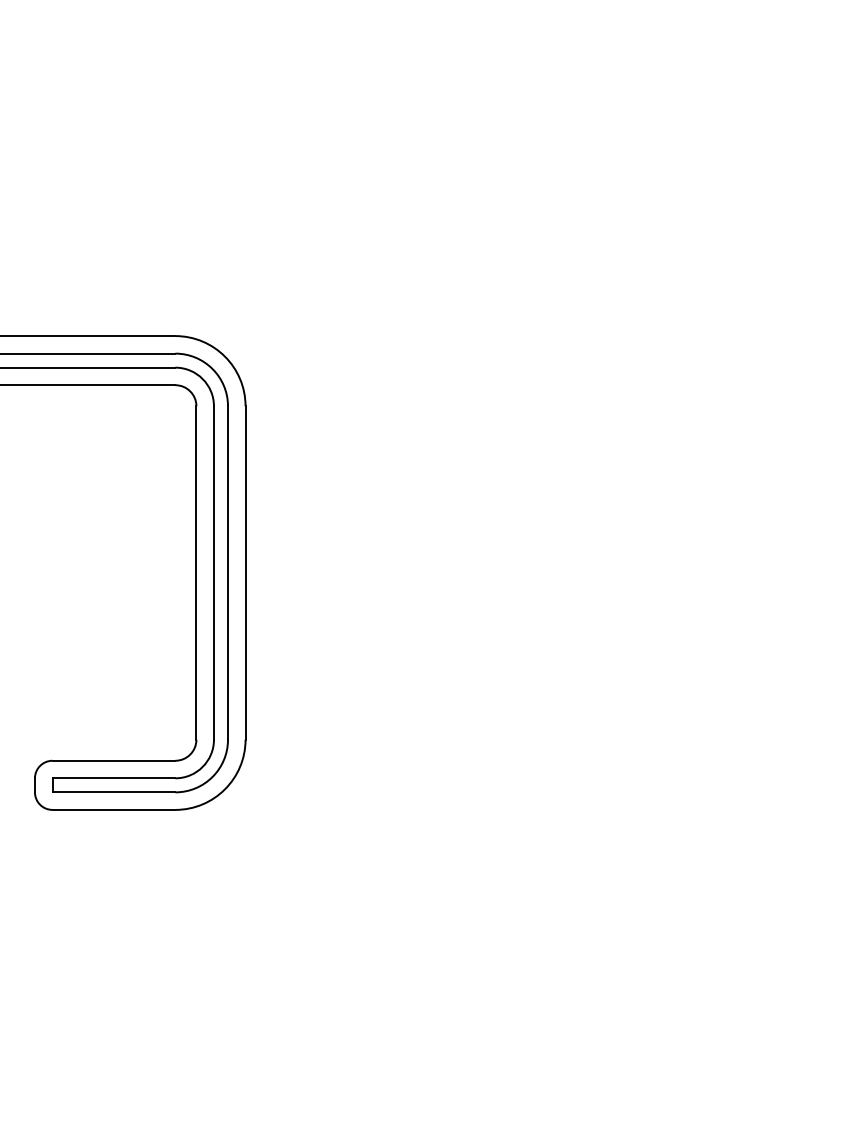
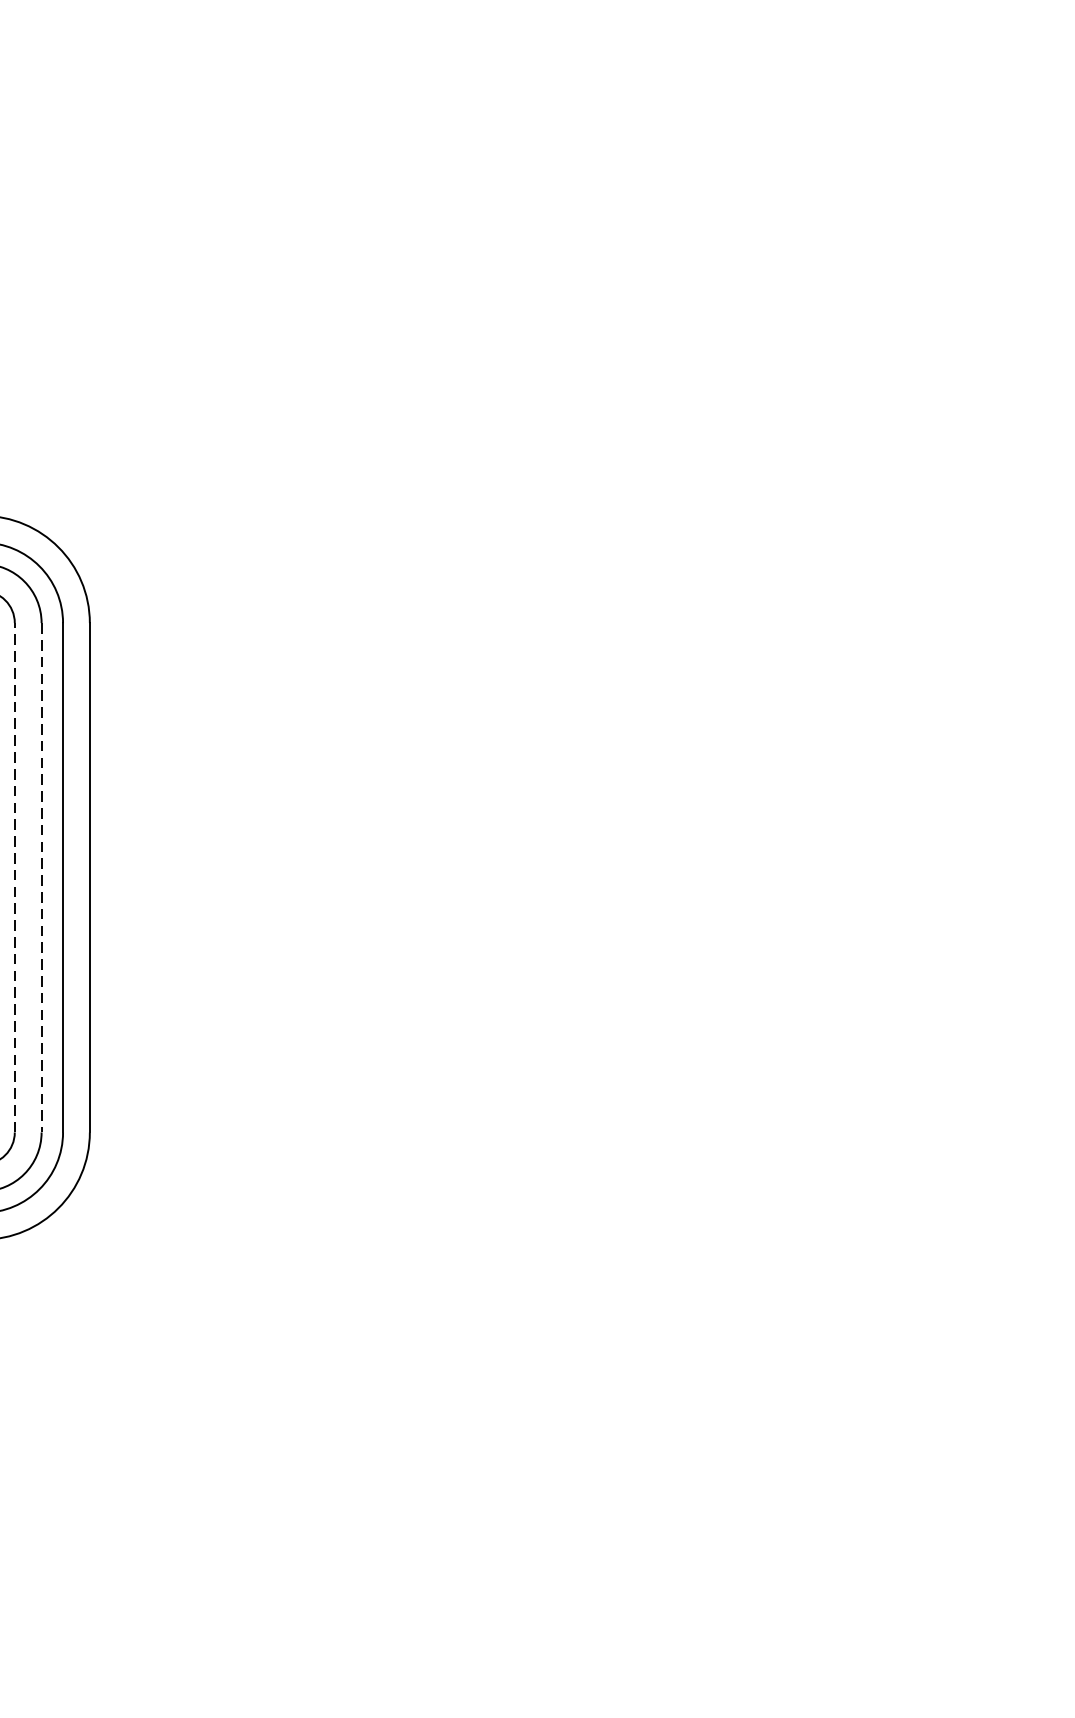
line: (196, 573) -> (14, 878), solid -> dashed
line: (213, 573) -> (40, 878), solid -> dashed

